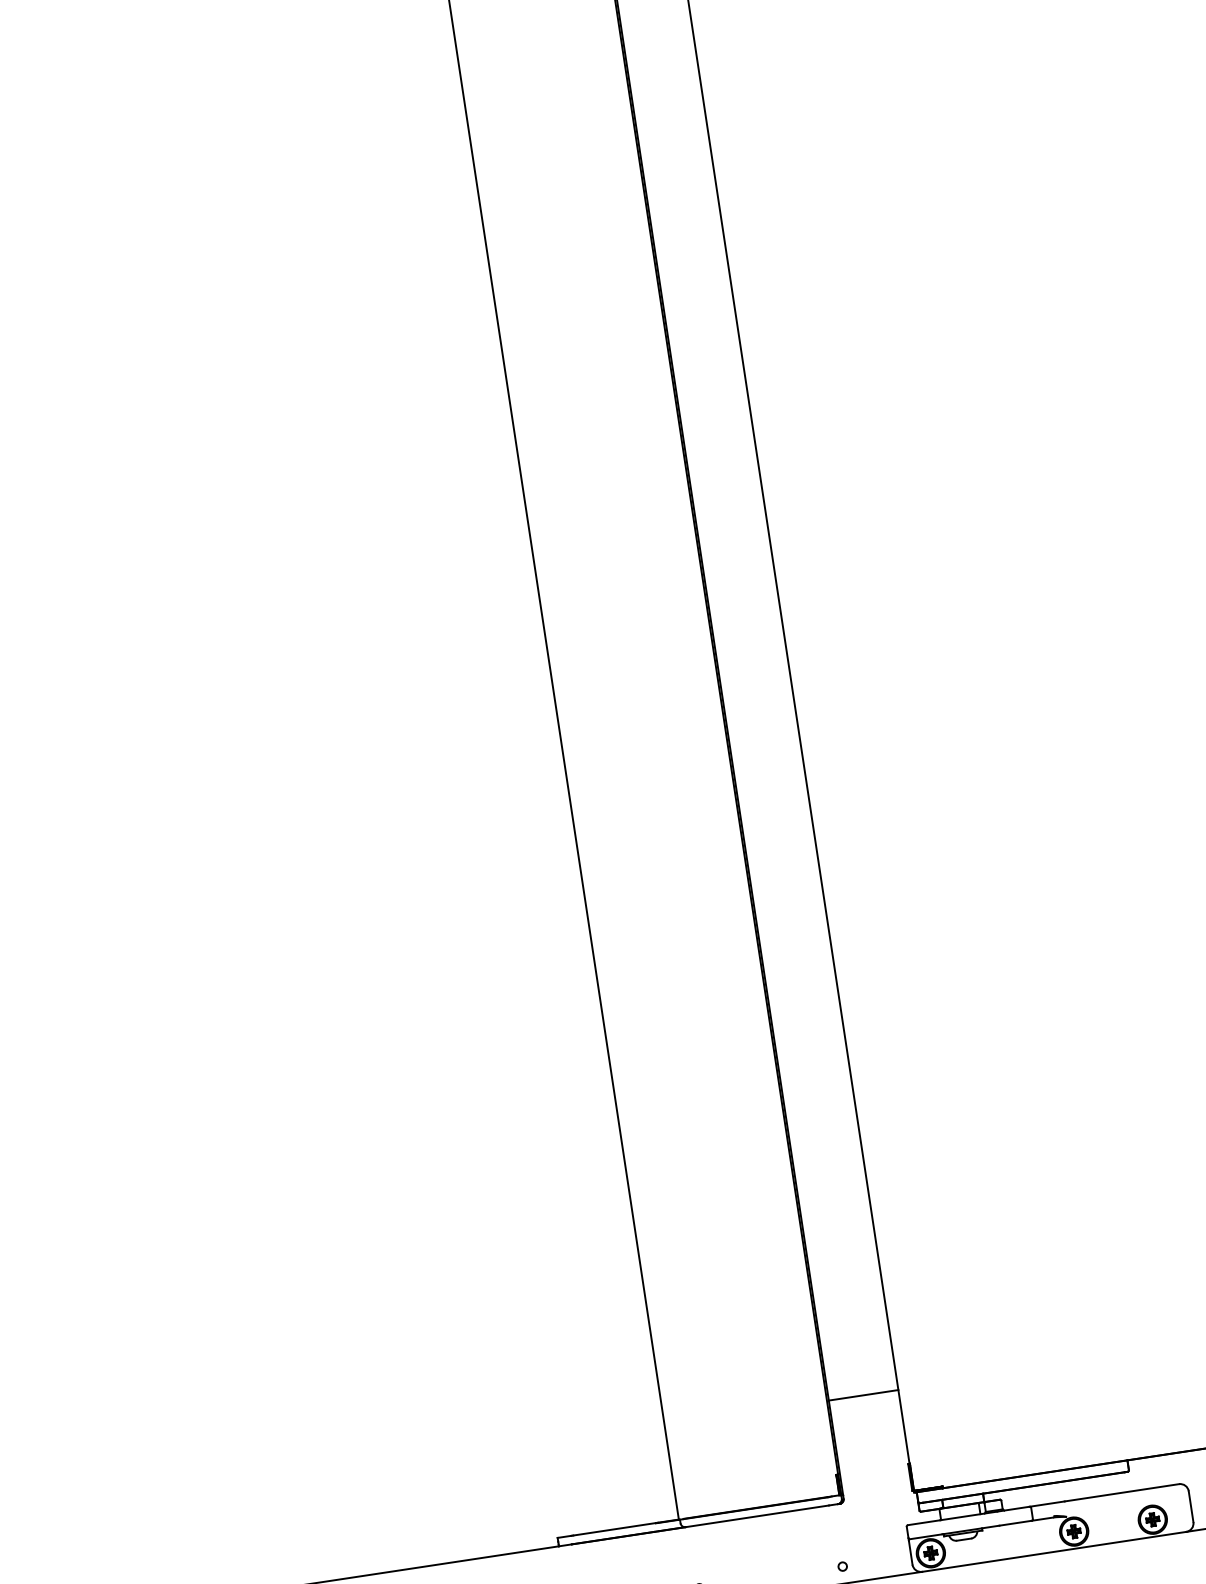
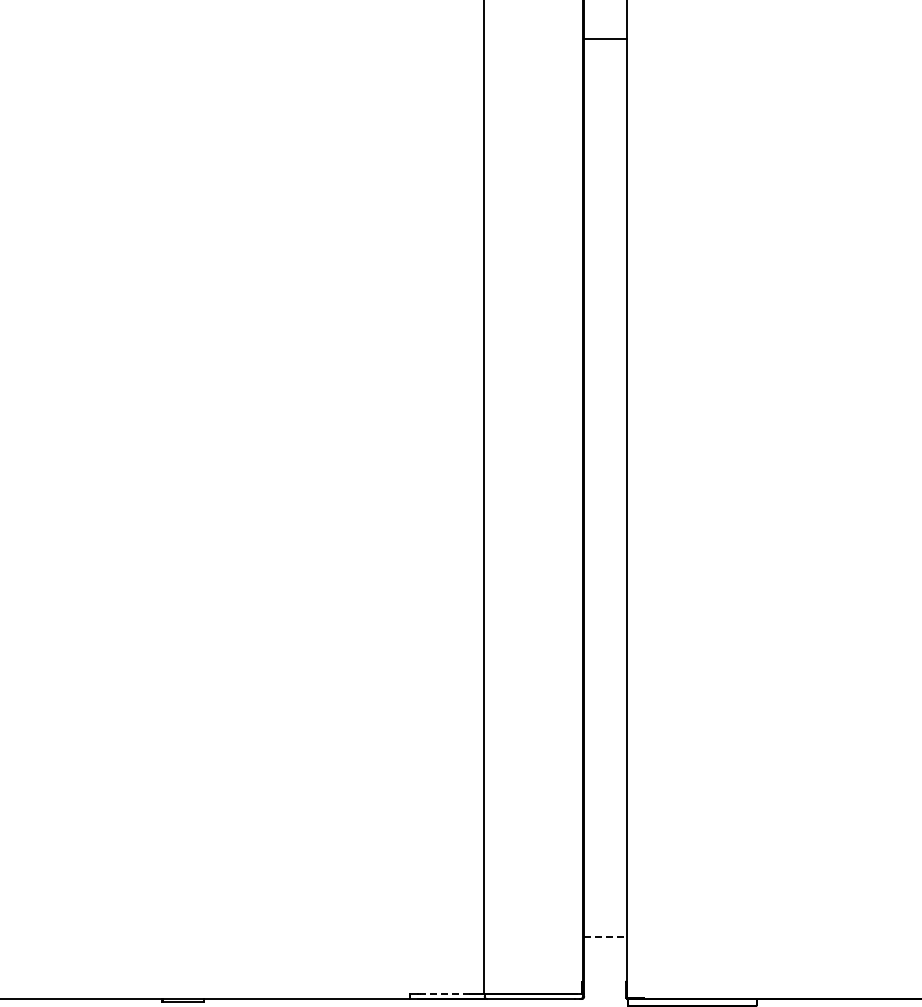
line: (863, 1395) -> (605, 936), solid -> dashed
line: (614, 1528) -> (444, 993), solid -> dashed

